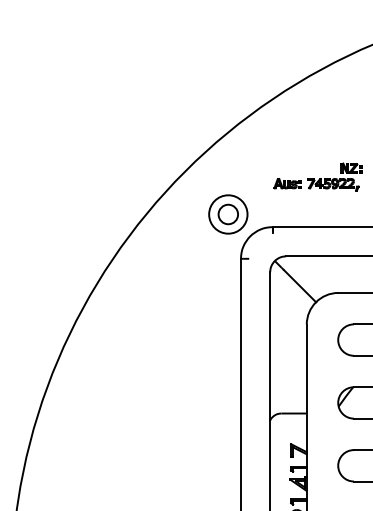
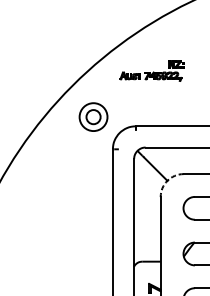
part: (317, 176) -> (151, 70), moved
part: (228, 214) -> (93, 117), moved
arc: (316, 302) -> (167, 181), solid -> dashed

